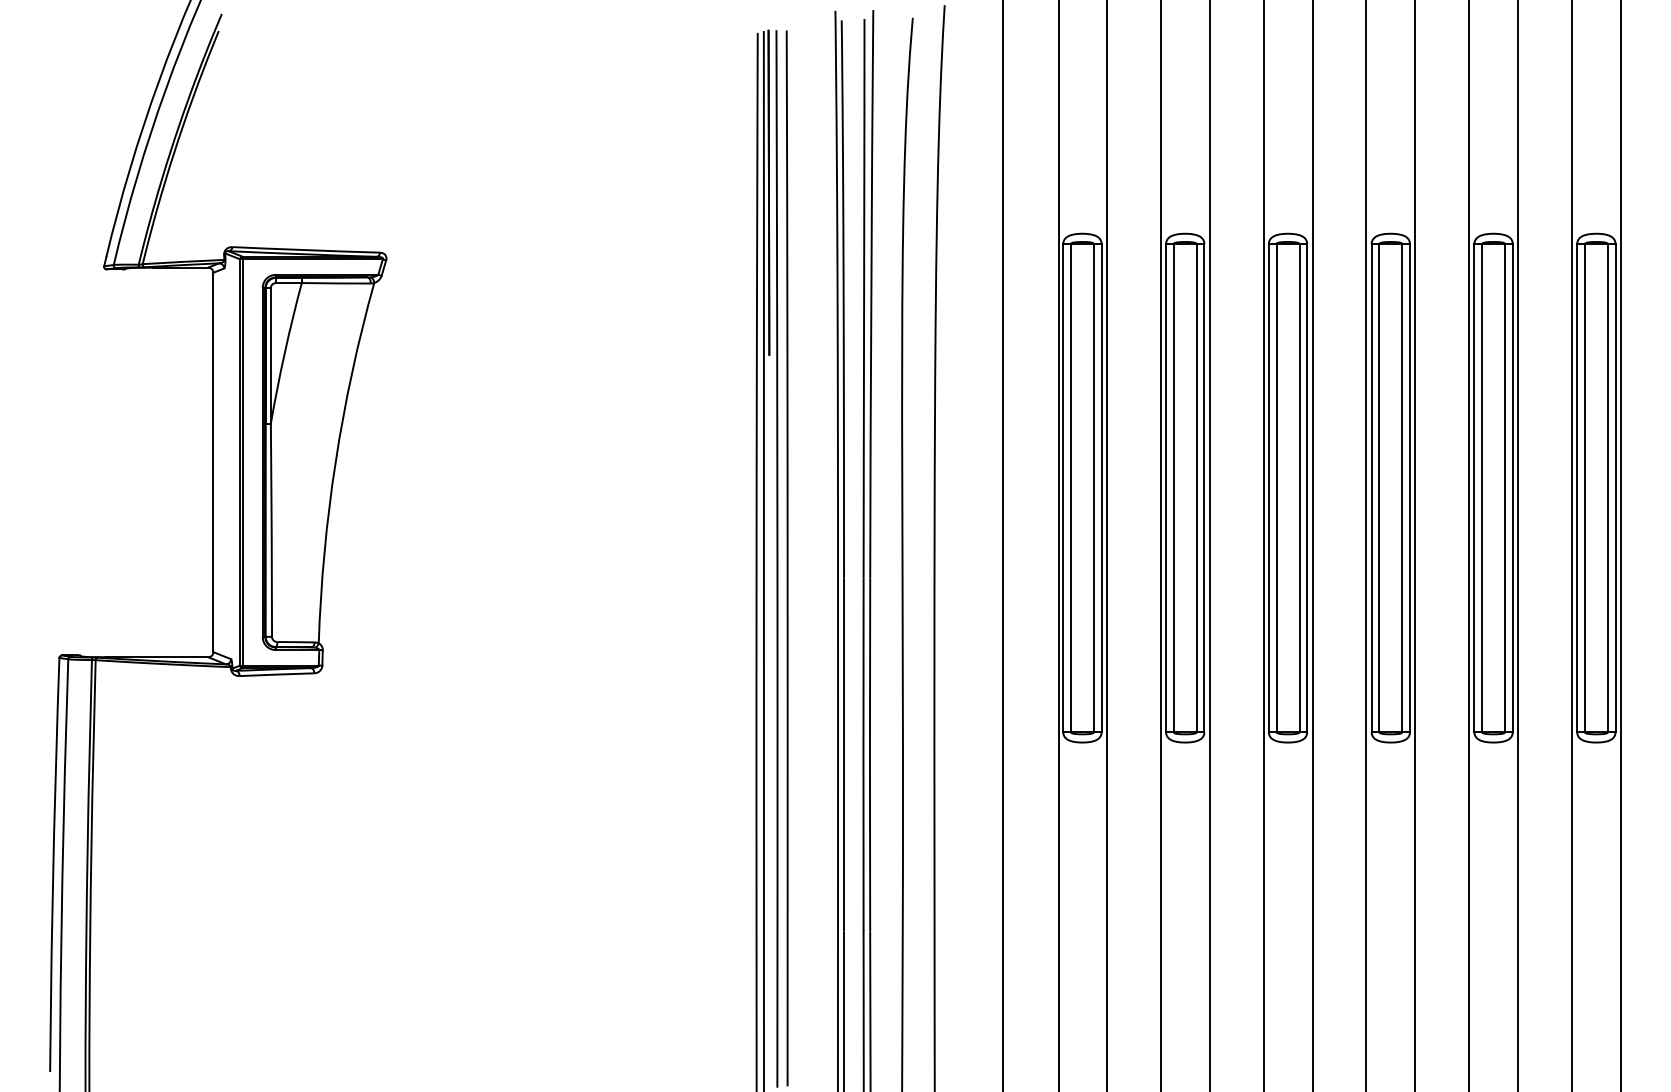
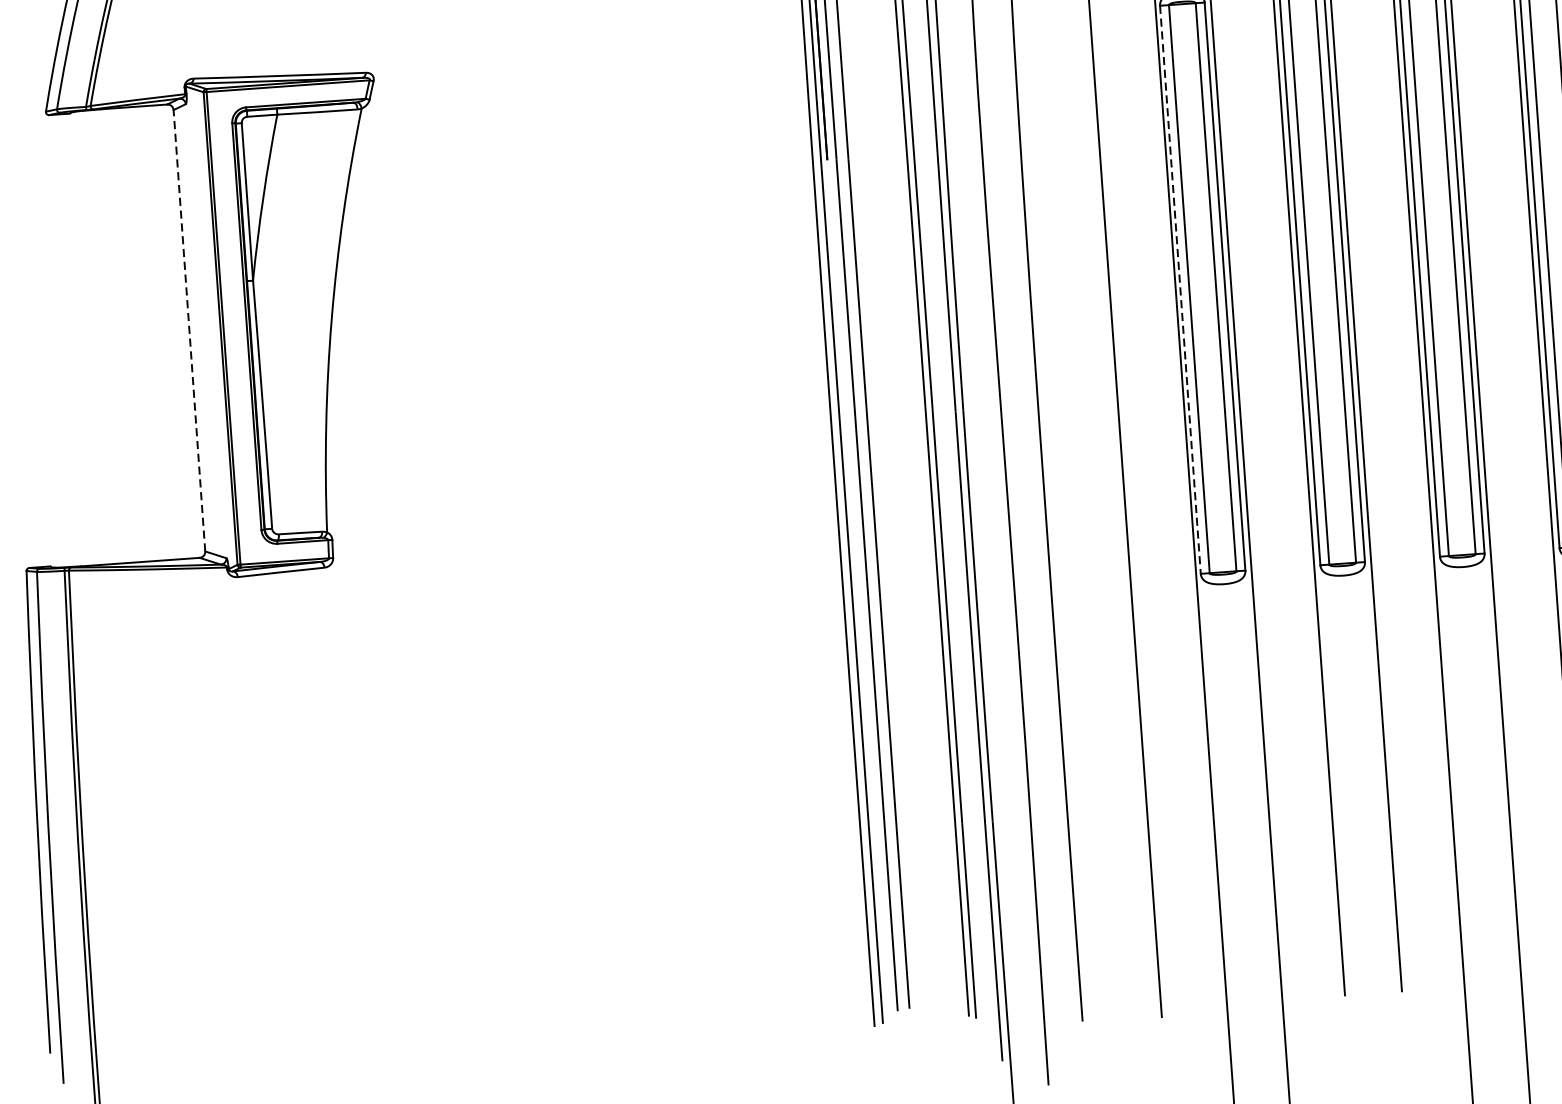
line: (213, 462) -> (189, 330), solid -> dashed
line: (1063, 488) -> (1180, 290), solid -> dashed

